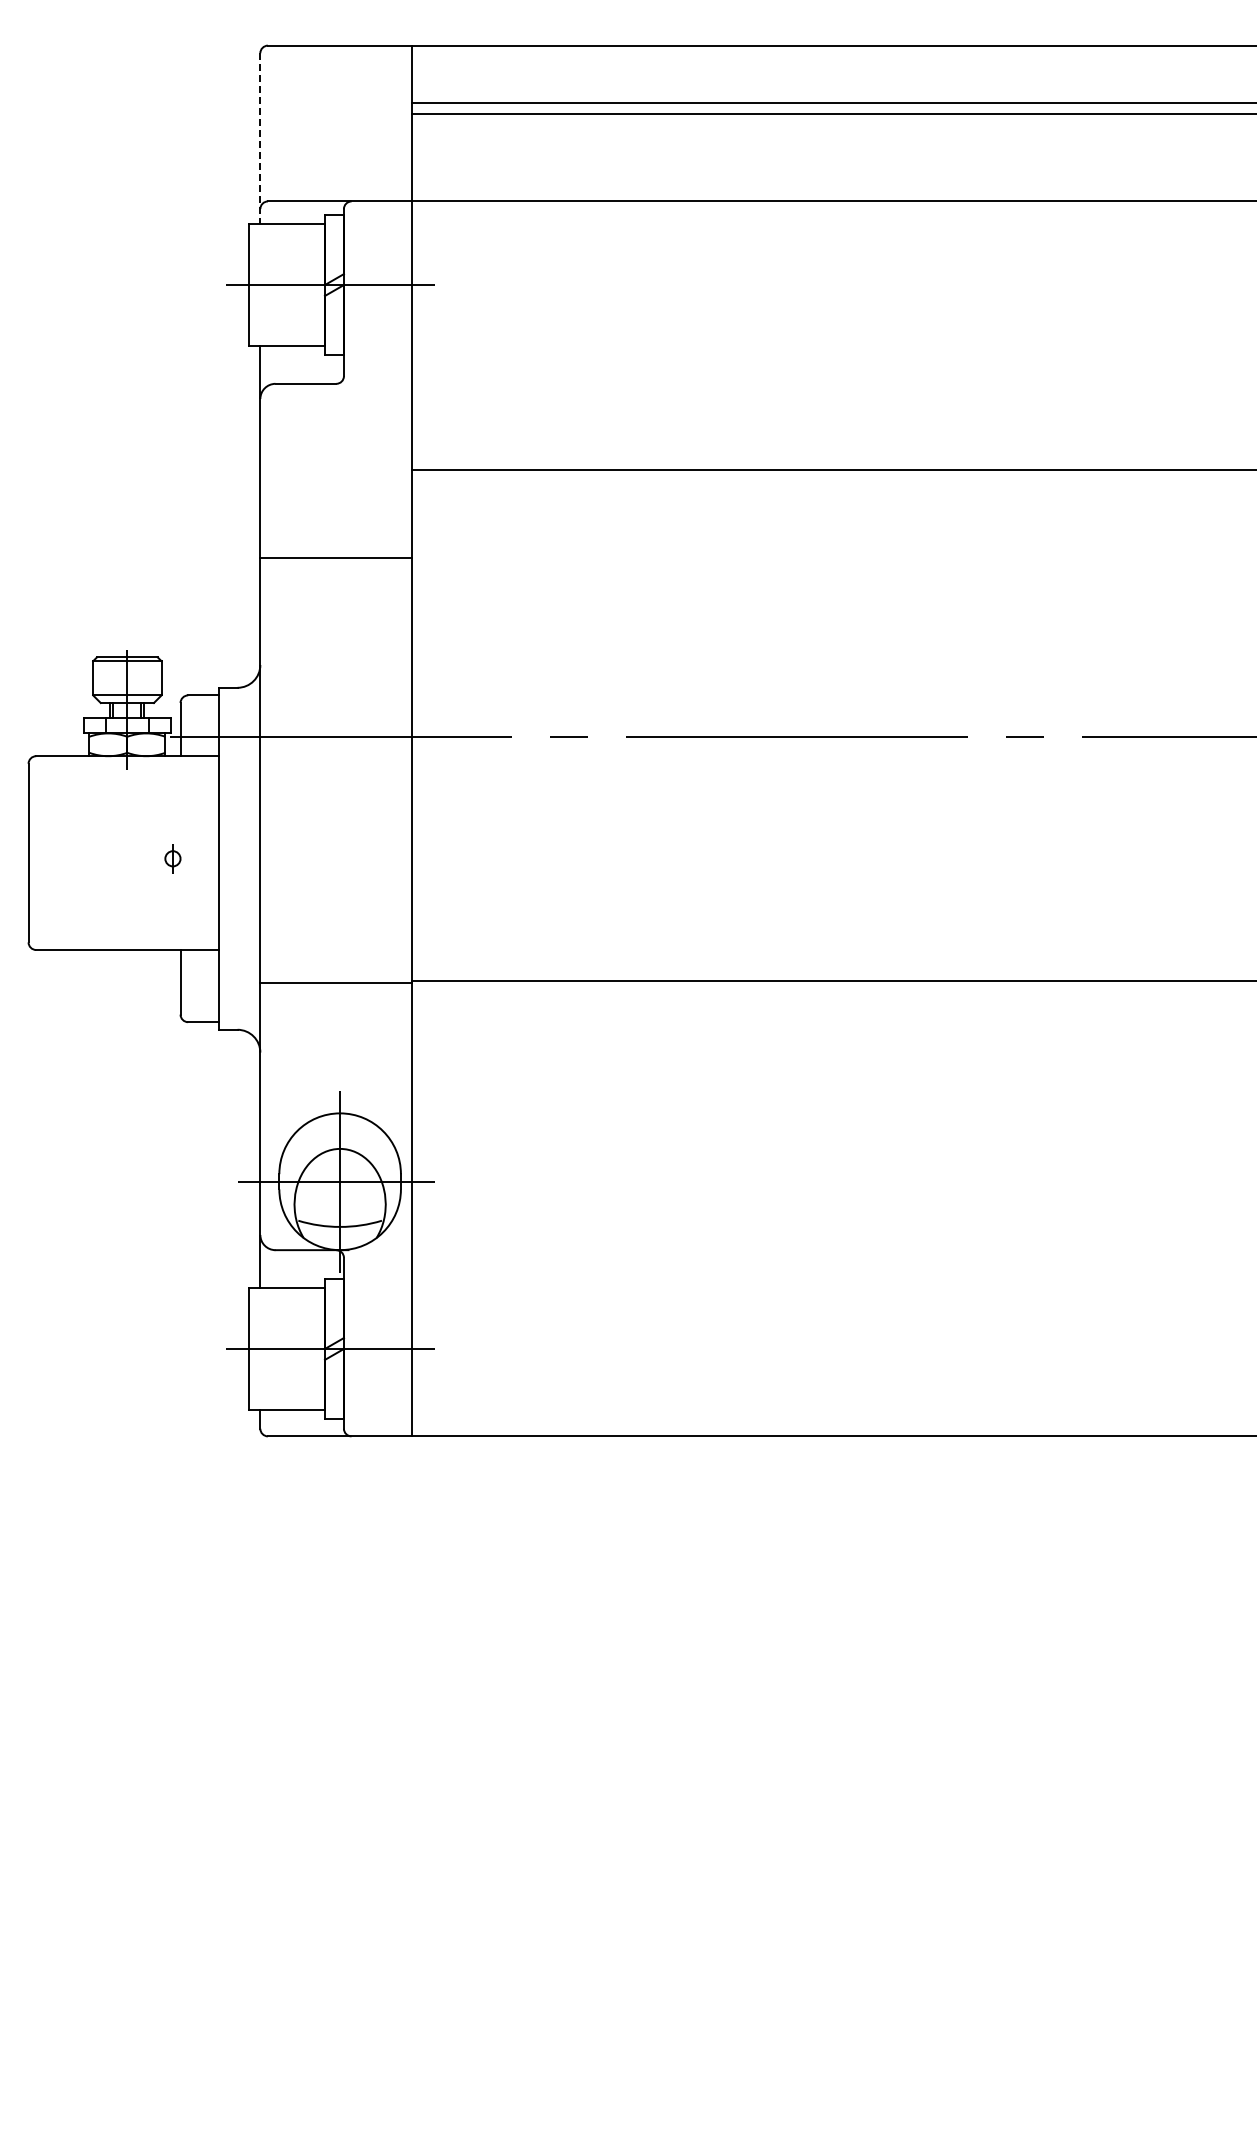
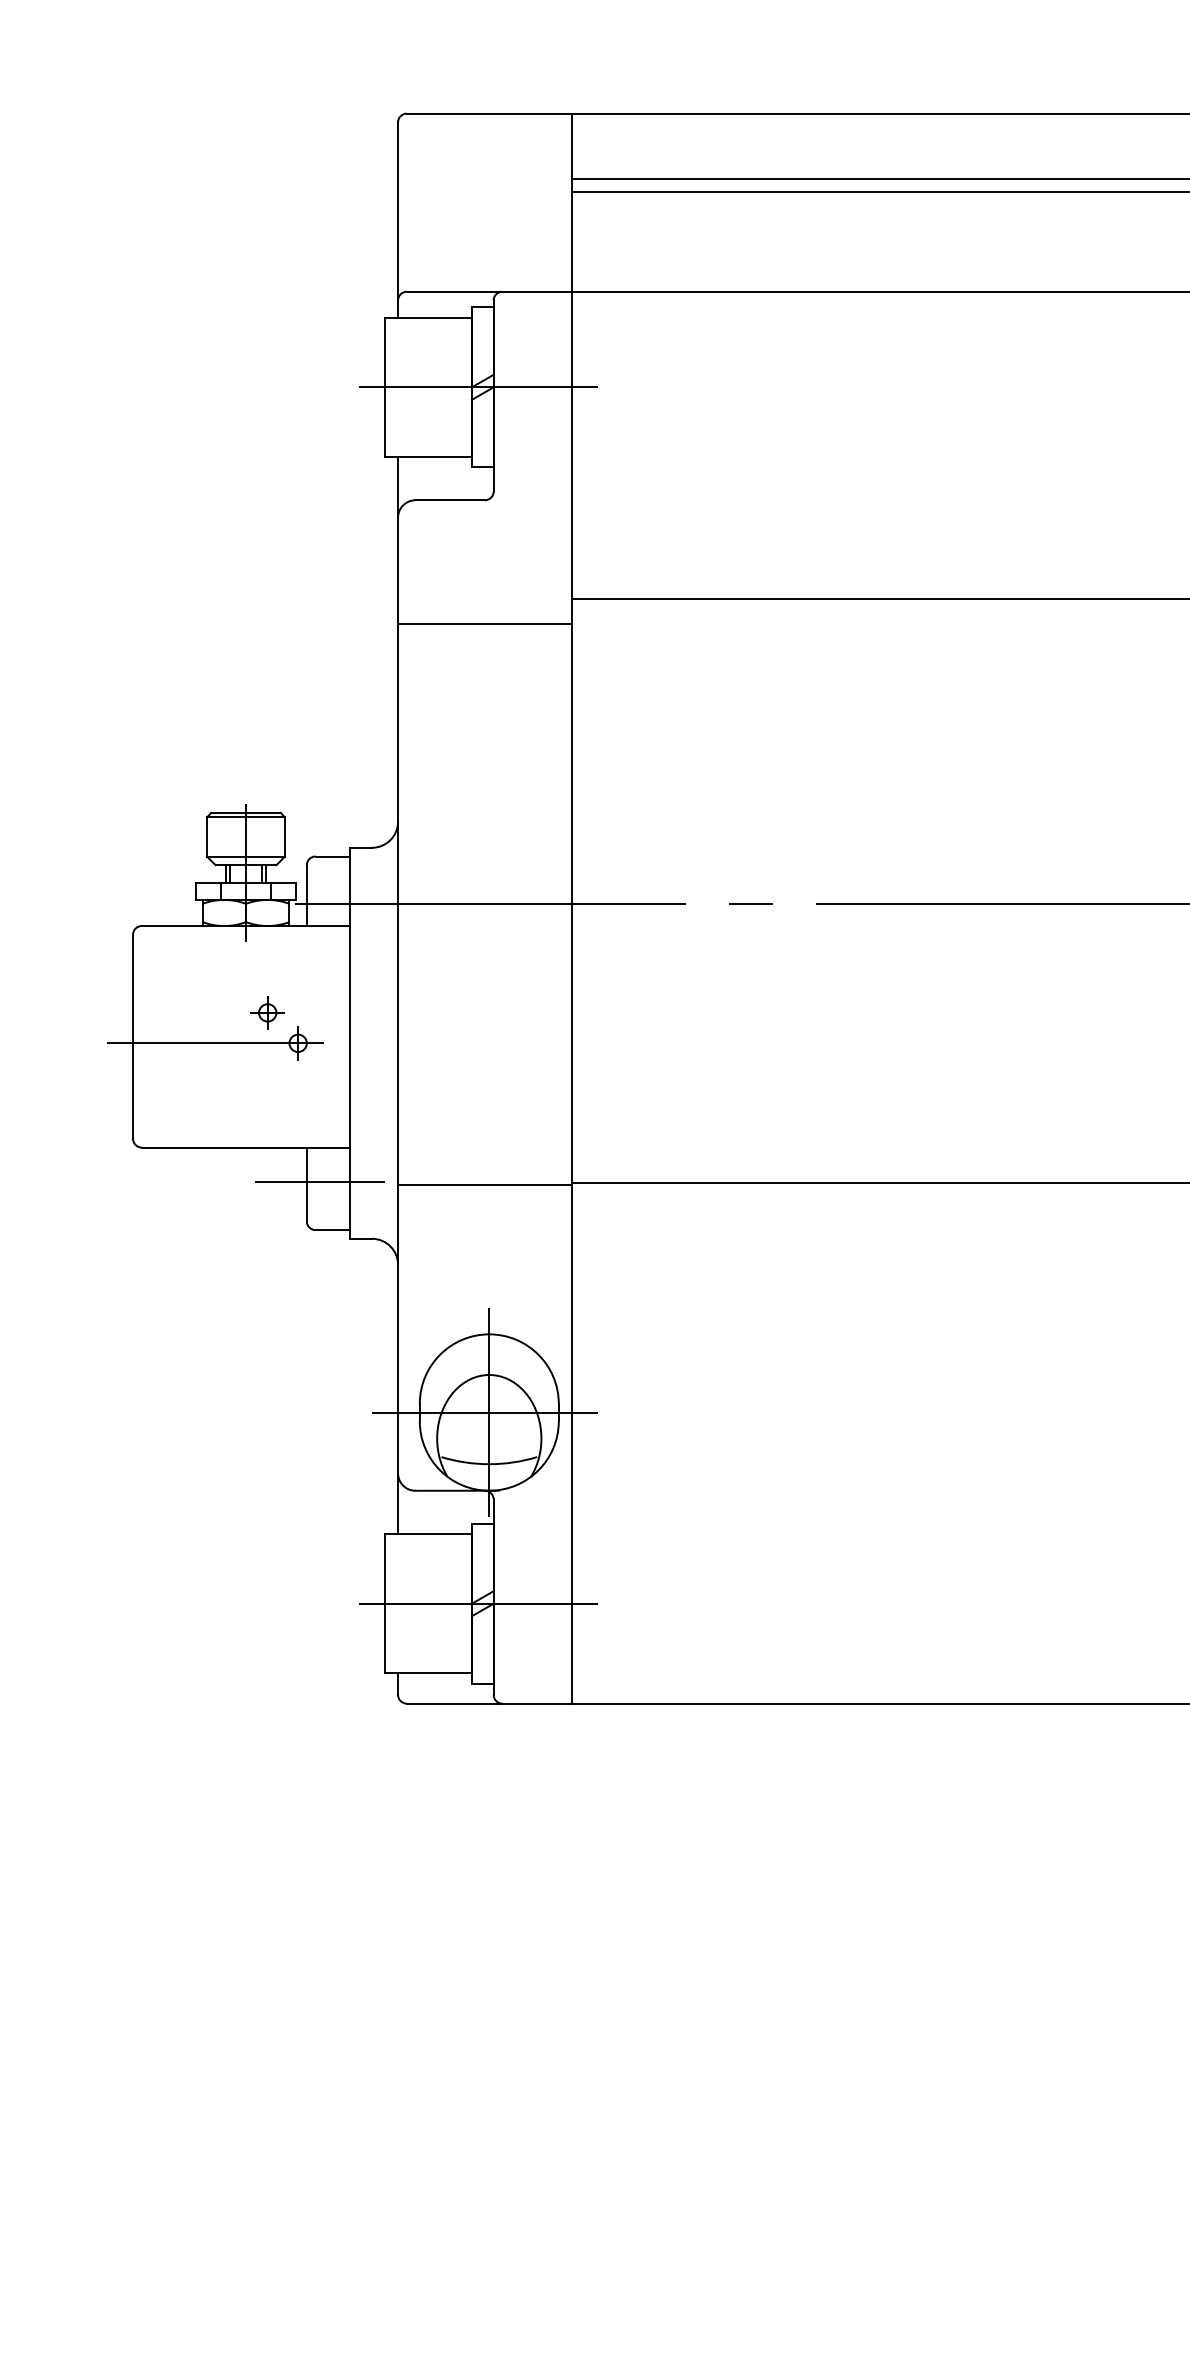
line: (260, 139) -> (398, 220), dashed -> solid
line: (336, 557) -> (485, 623), moved
part: (146, 831) -> (267, 1012), added
line: (100, 858) -> (215, 1042), added
line: (191, 980) -> (319, 1182), added

